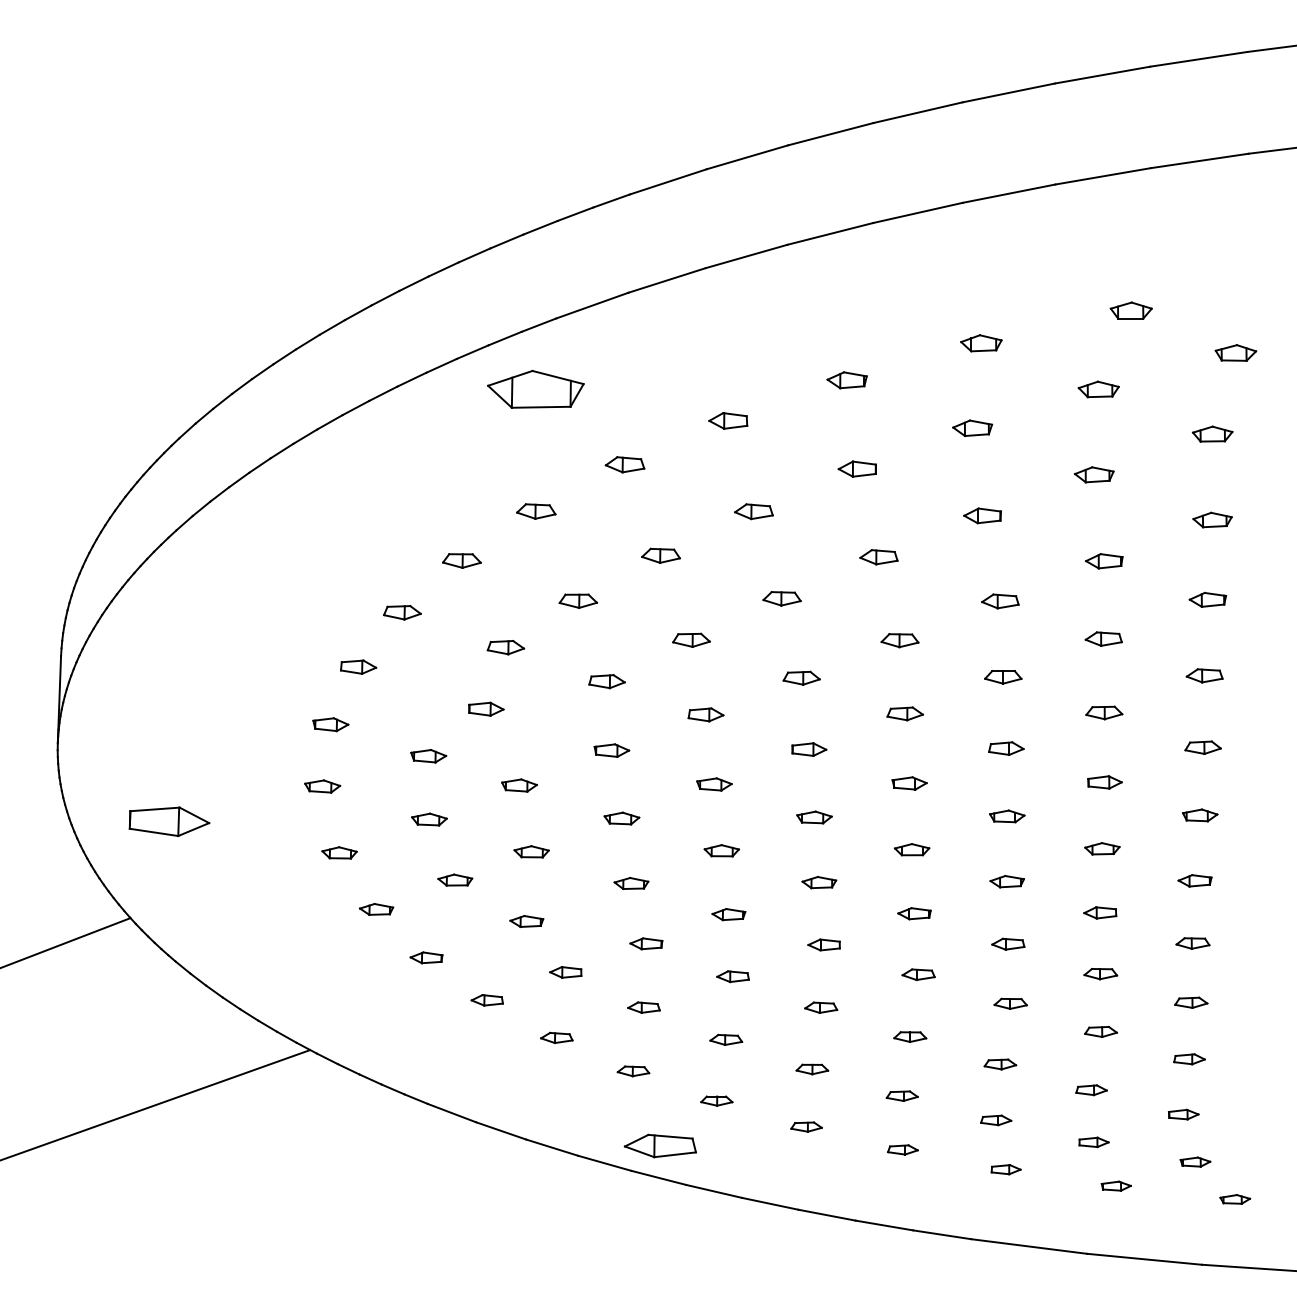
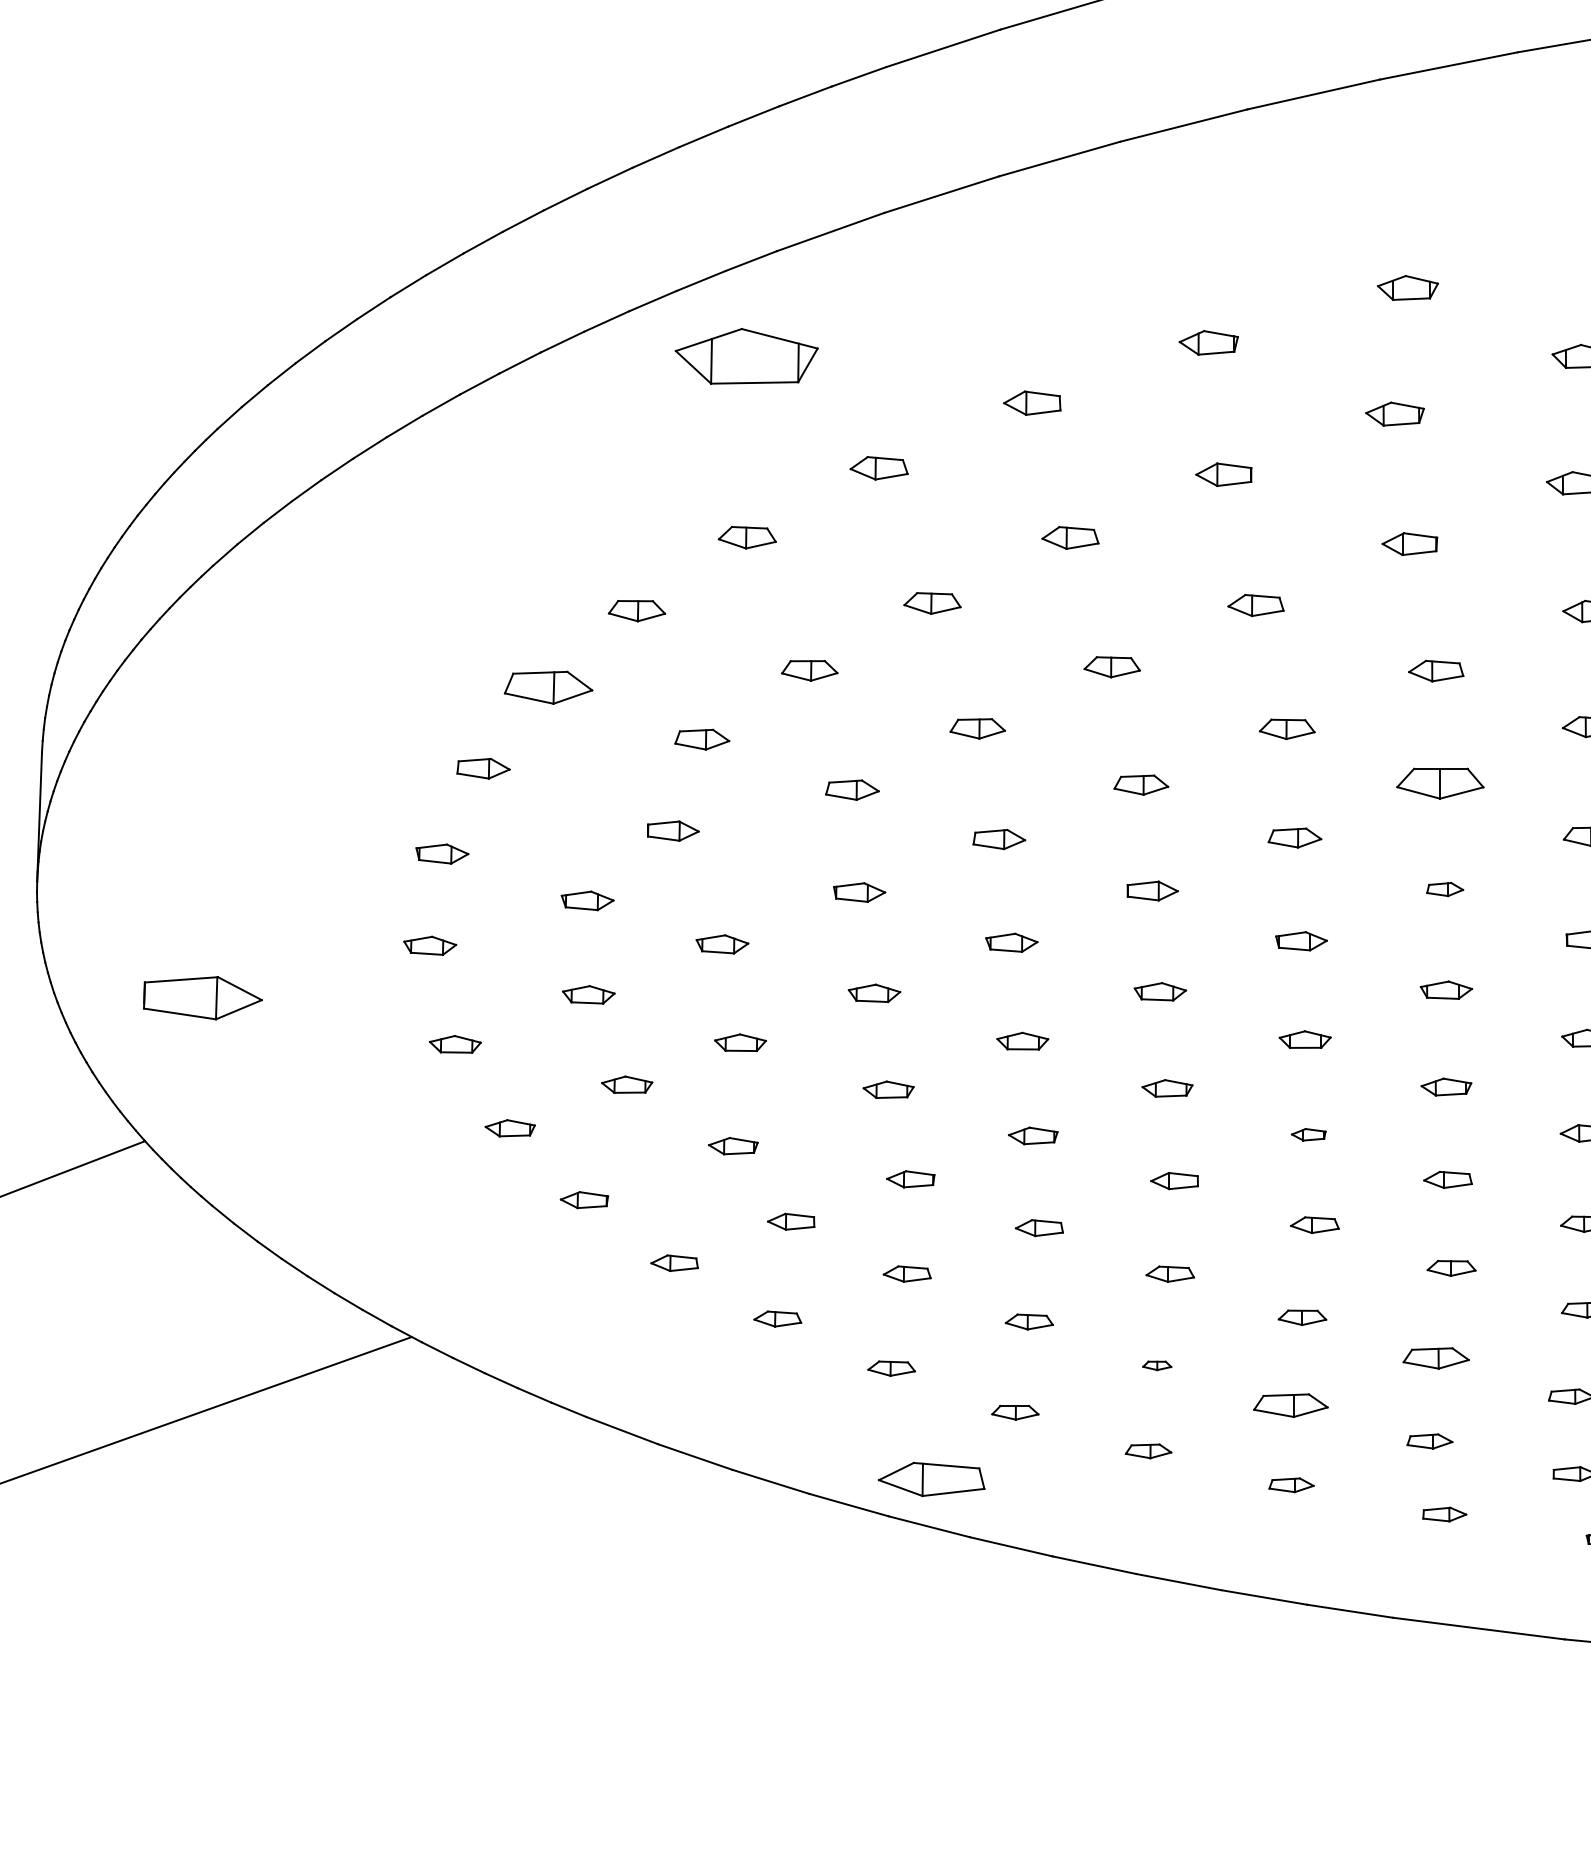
part: (402, 612) -> (548, 687), size x1.6
part: (1003, 677) -> (1440, 784), size x1.6
part: (1006, 748) -> (1445, 889), size x0.7
part: (914, 913) -> (1308, 1134), size x0.7
part: (1000, 1064) -> (1436, 1358), size x1.4
part: (812, 1069) -> (1157, 1365), size x0.6
part: (901, 1095) -> (1289, 1404), size x1.6

